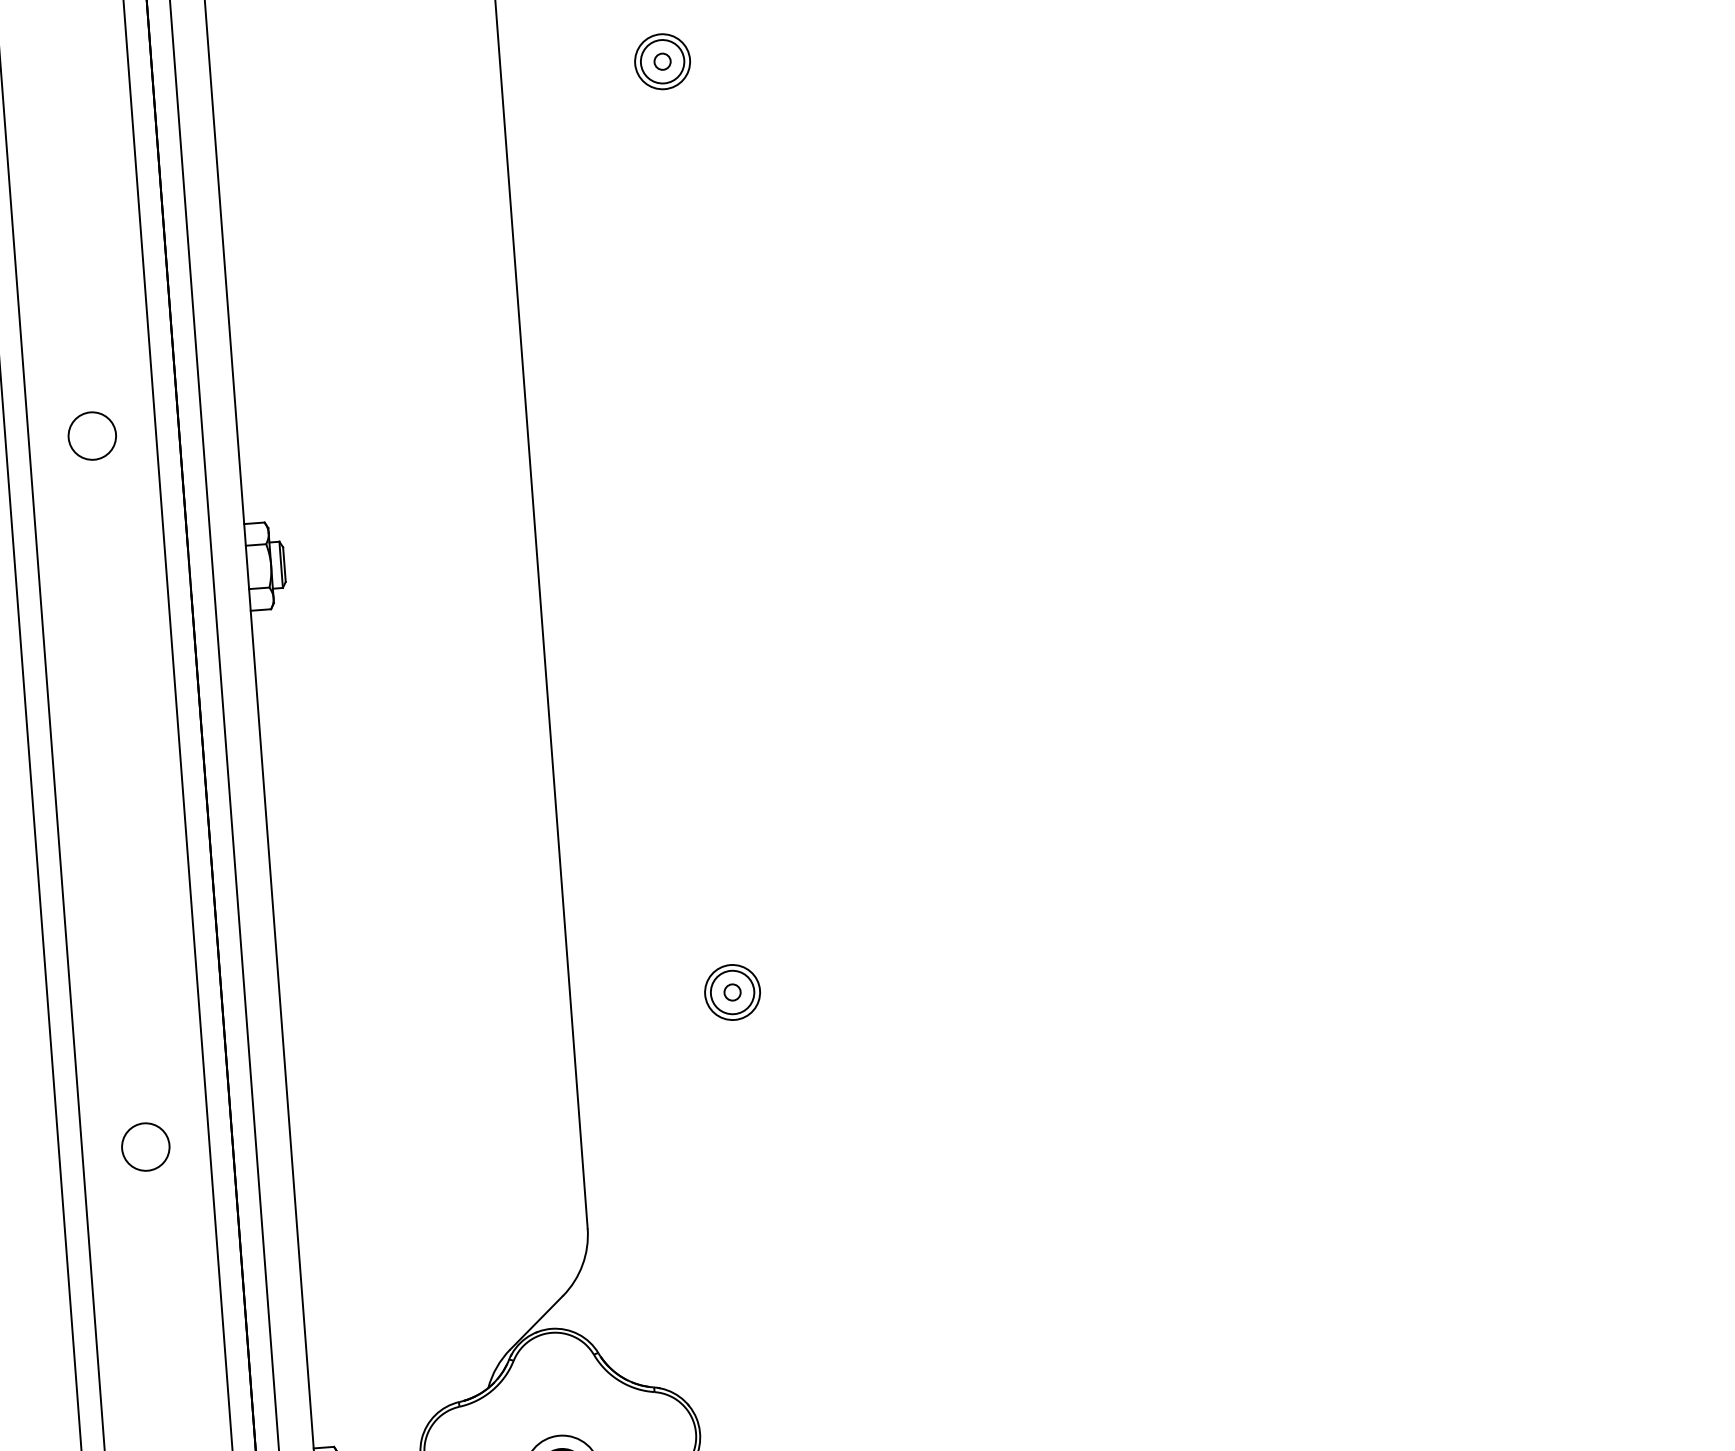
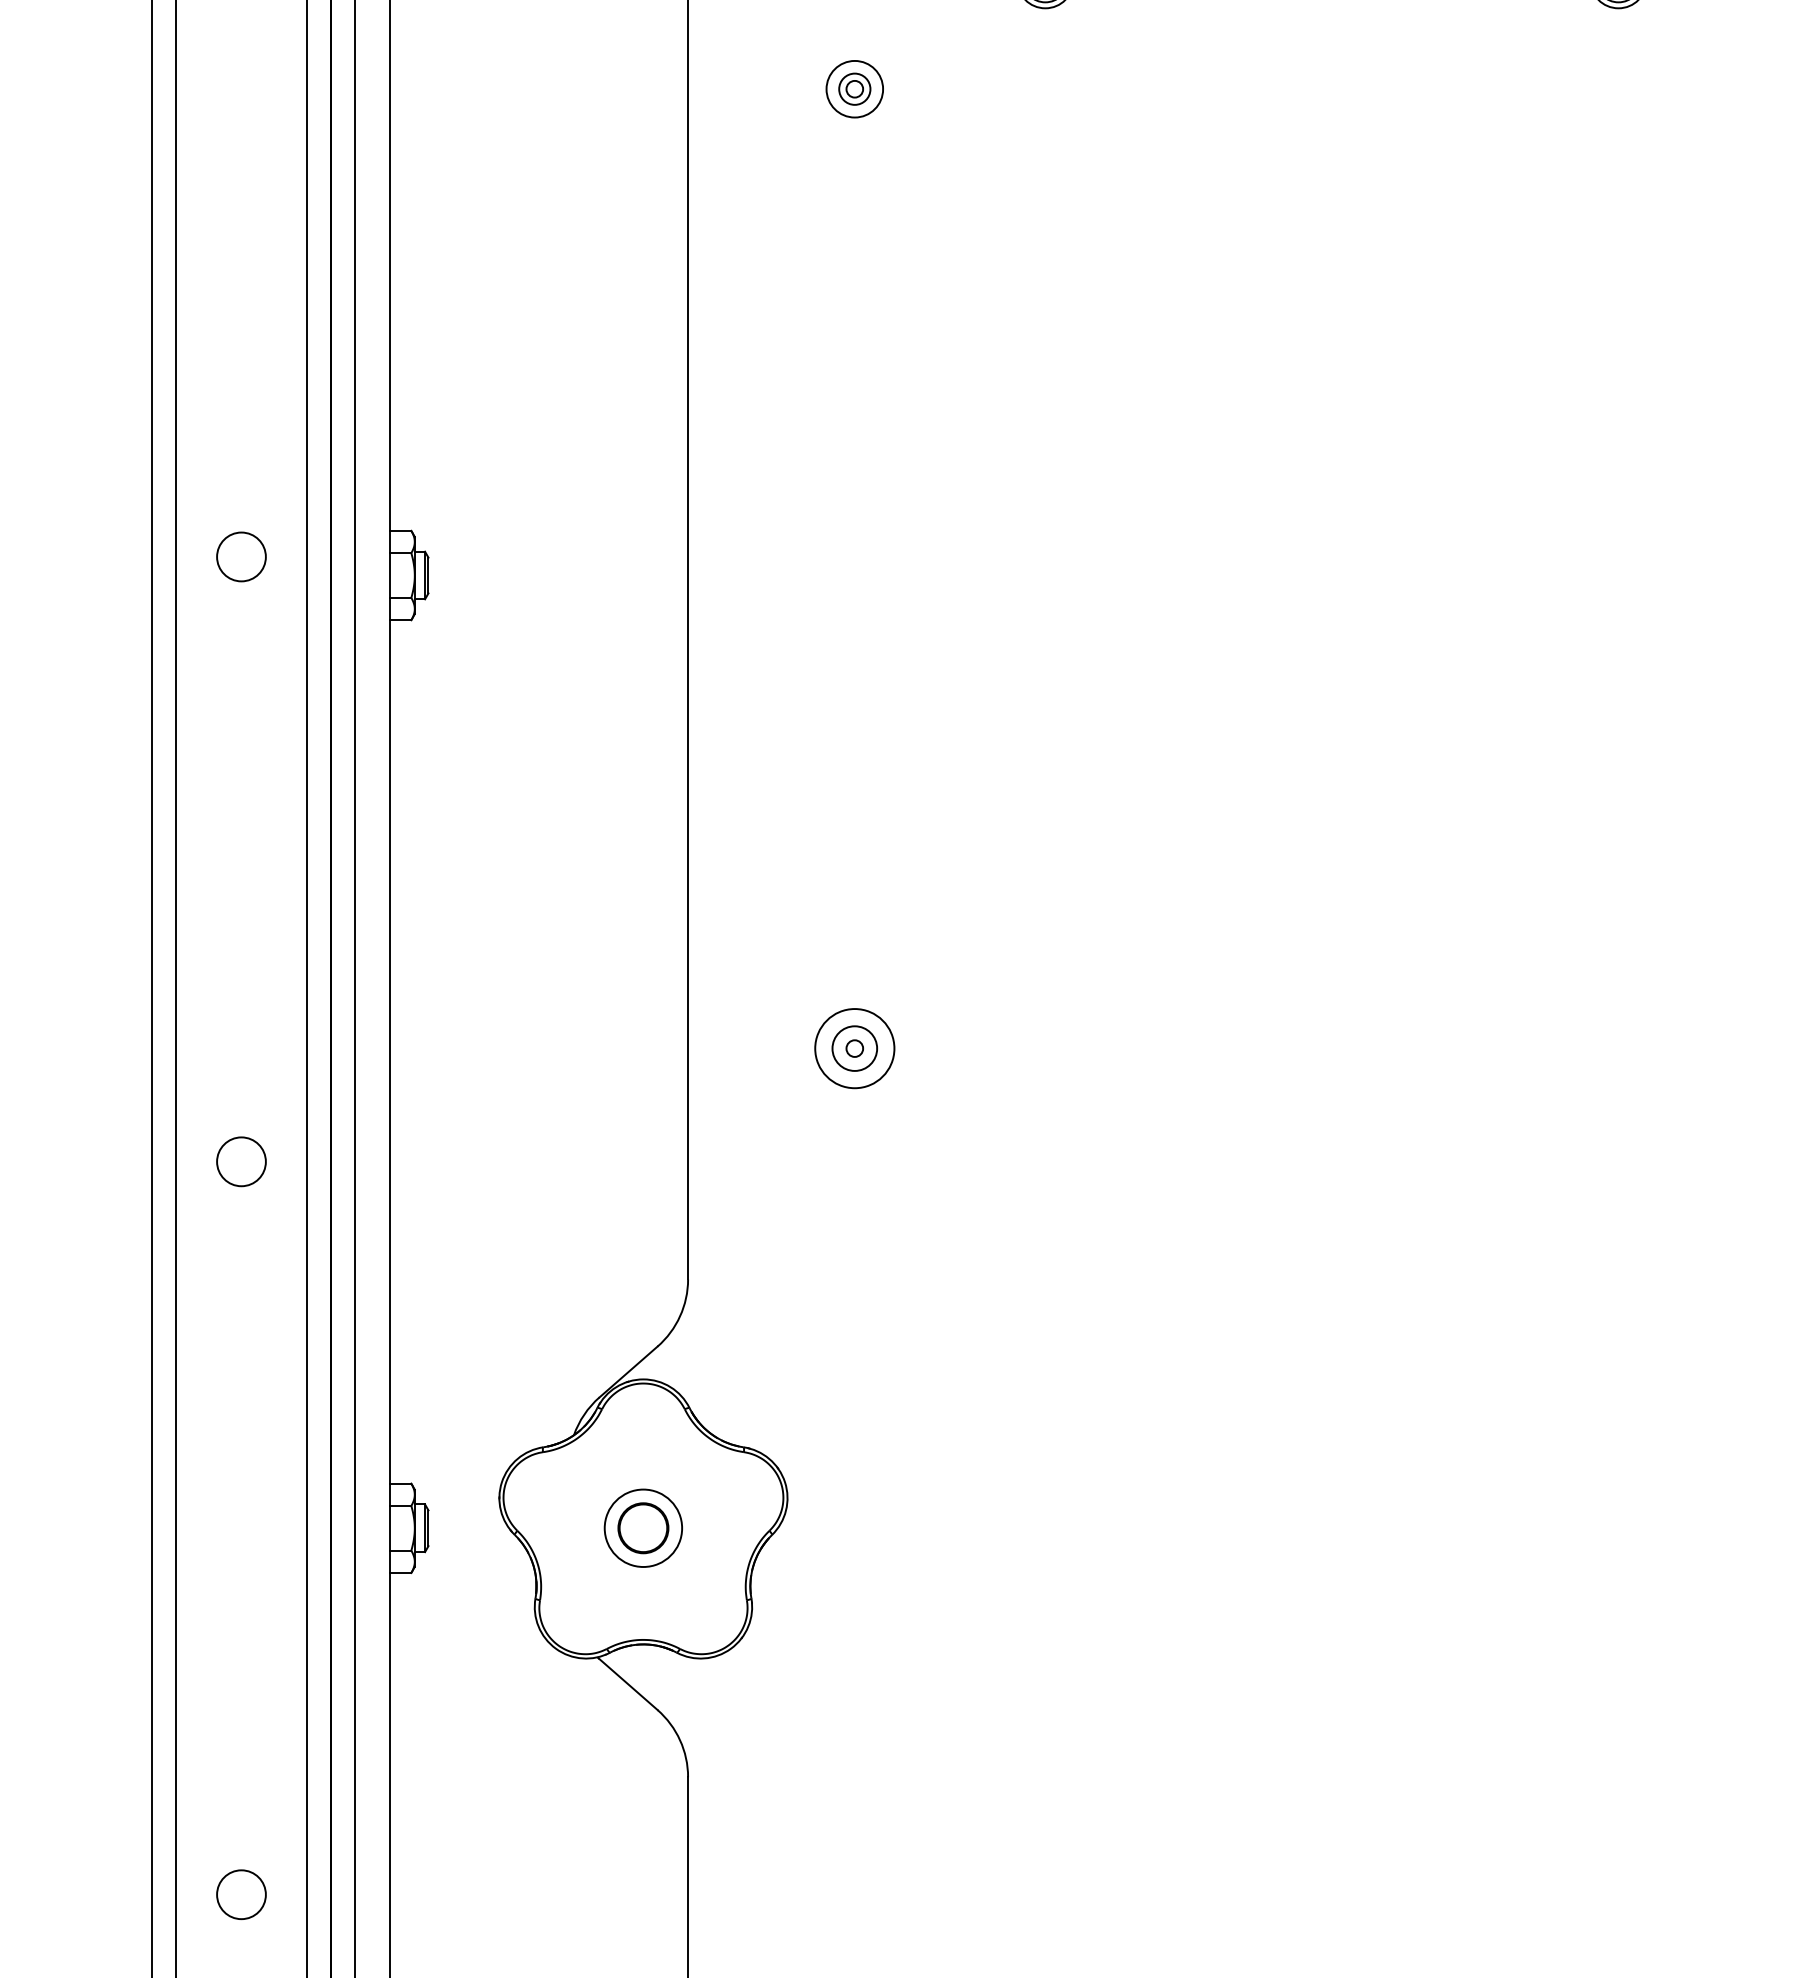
circle: (662, 61) -> (854, 88), size x0.7
circle: (92, 435) -> (241, 556), moved
circle: (732, 992) -> (854, 1048), size x1.4

